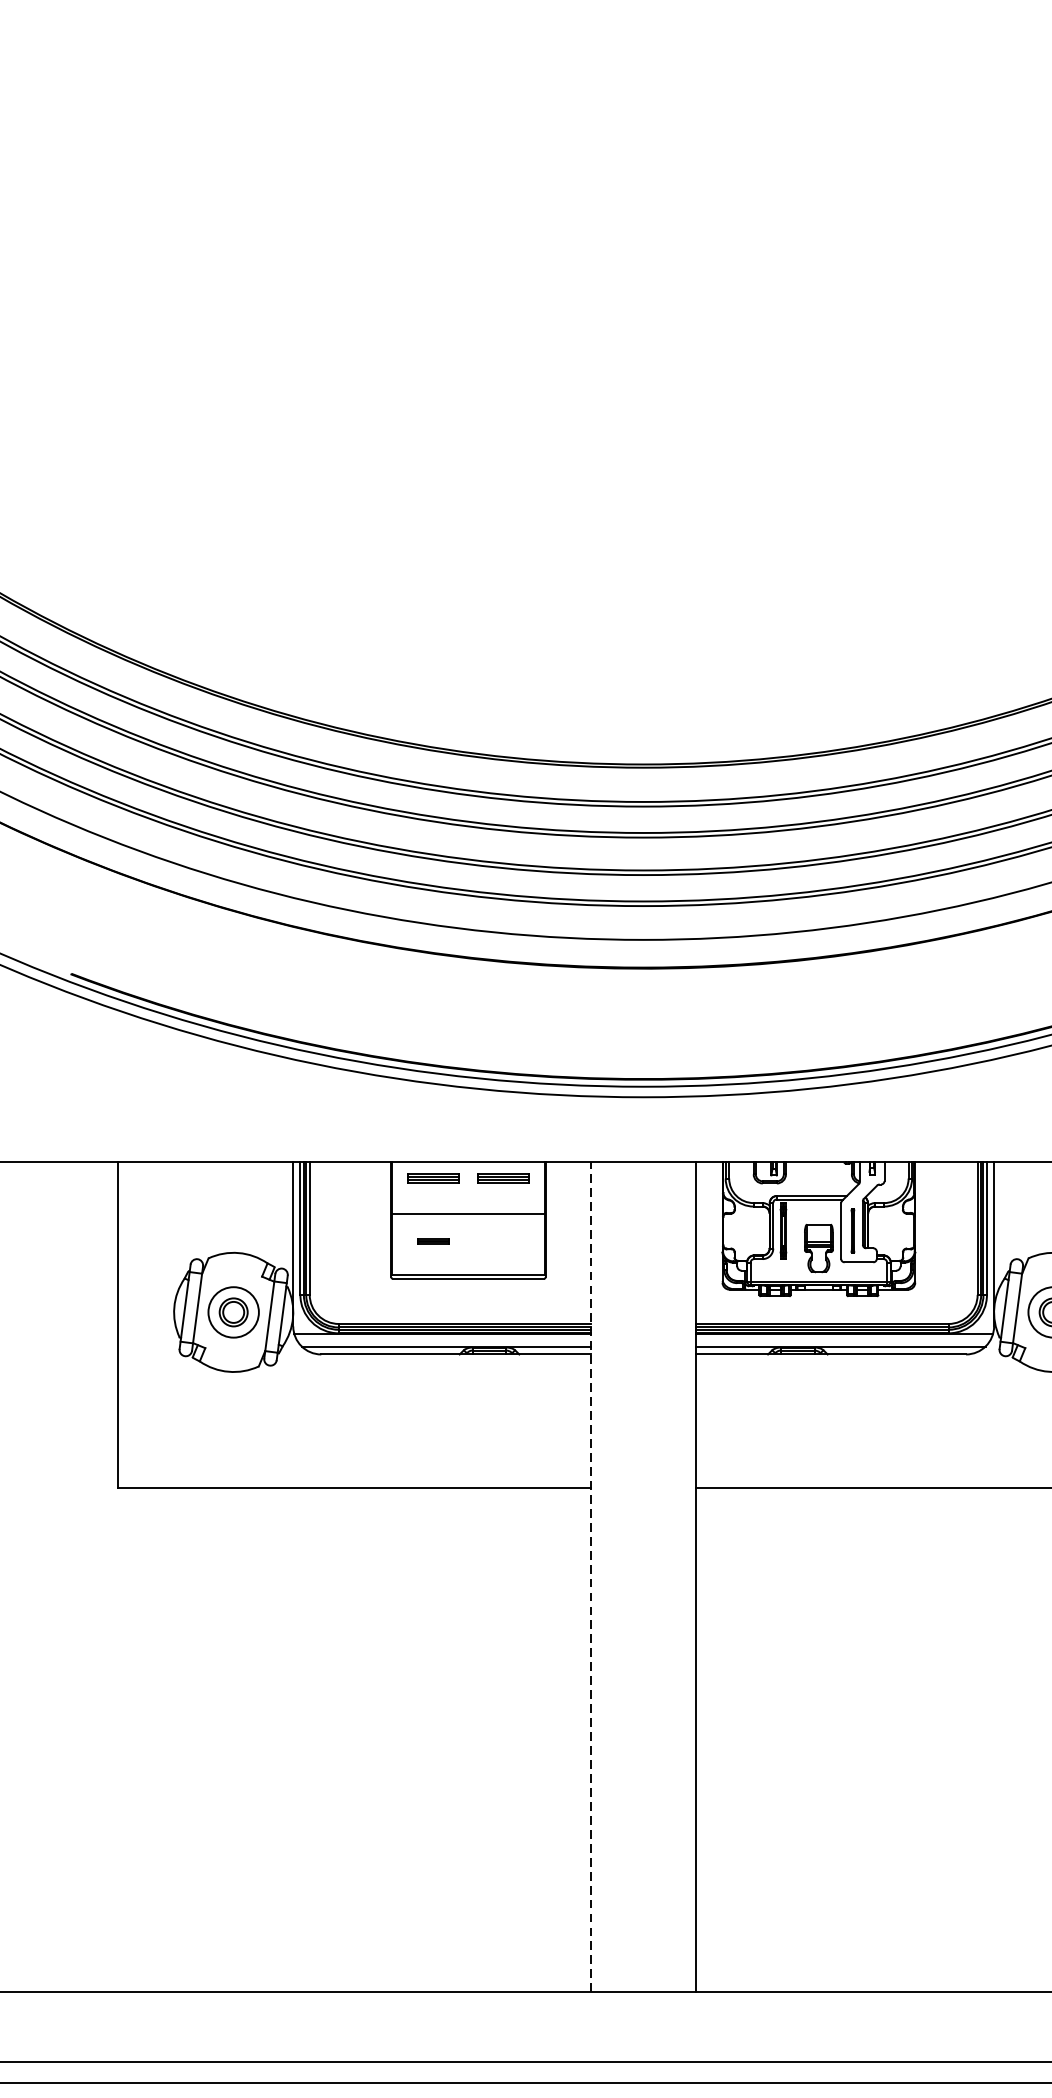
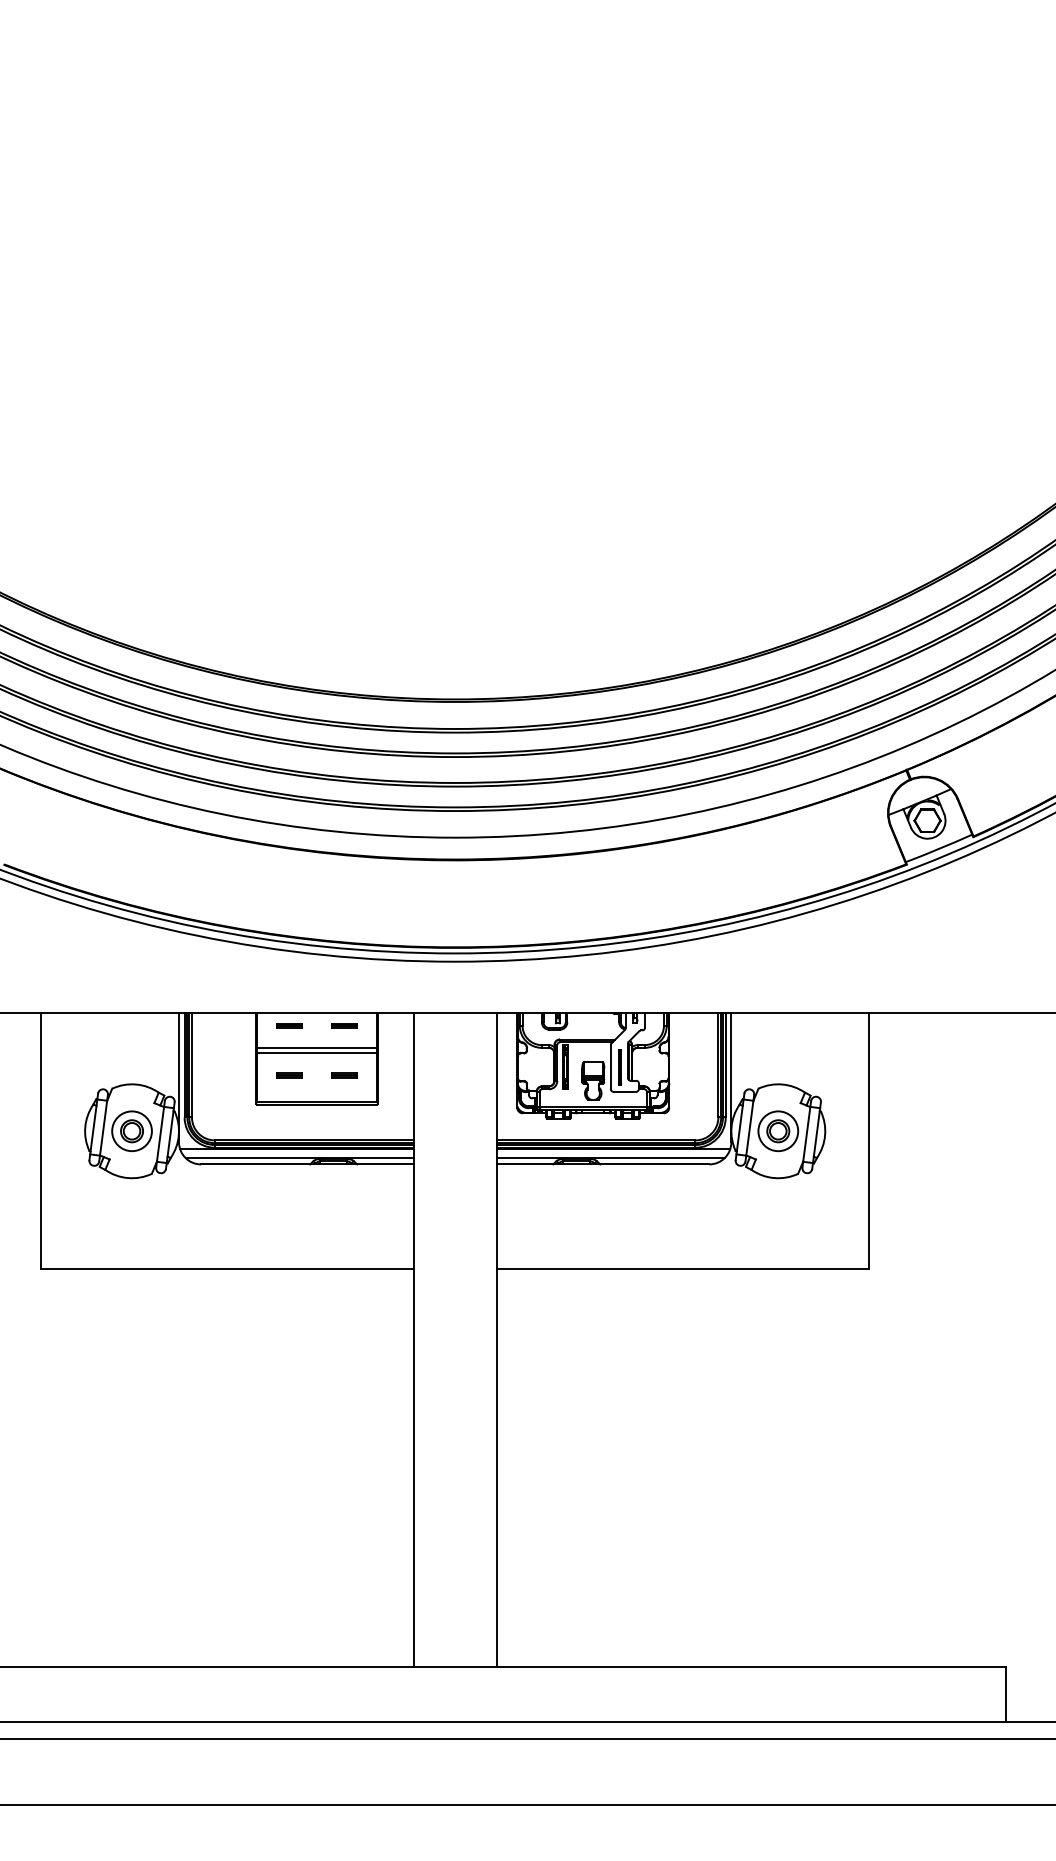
part: (433, 1178) -> (289, 1025), size x0.62
part: (503, 1178) -> (344, 1025), size x0.62
line: (468, 1206) -> (317, 1047), added
part: (503, 1241) -> (344, 1075), added
line: (590, 1577) -> (413, 1340), dashed -> solid

